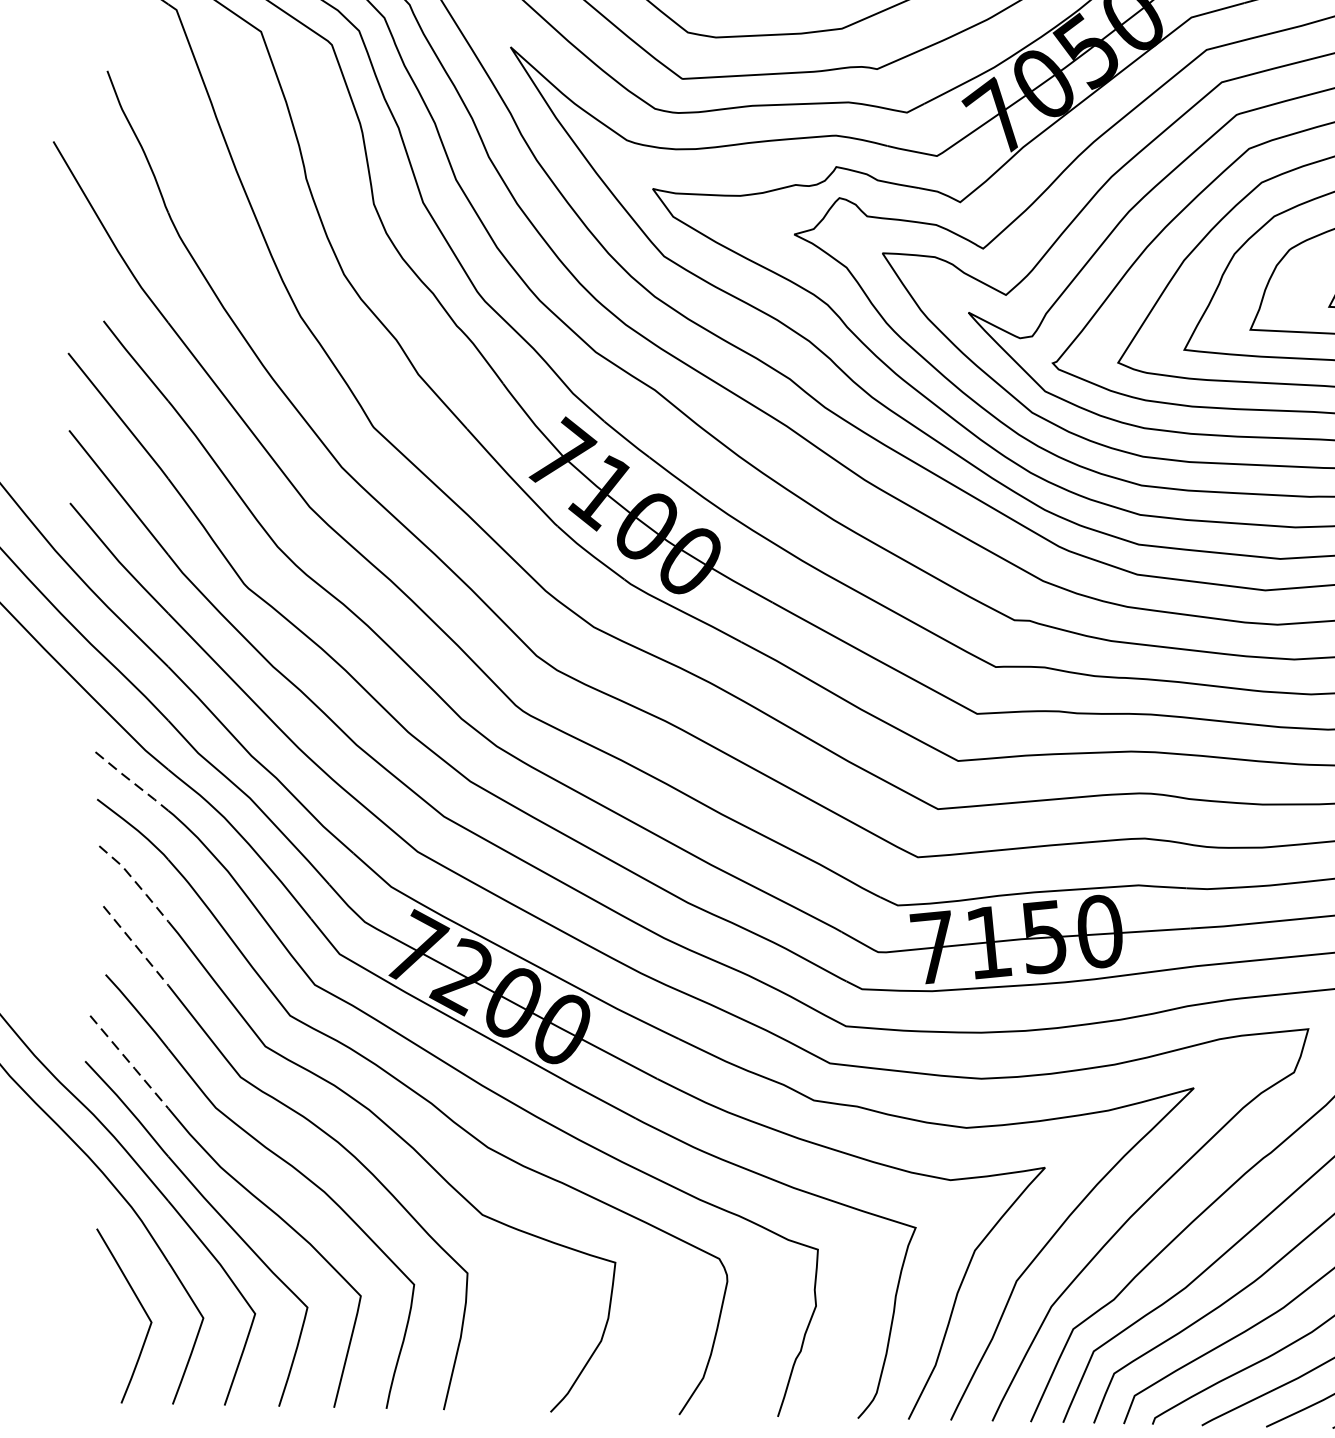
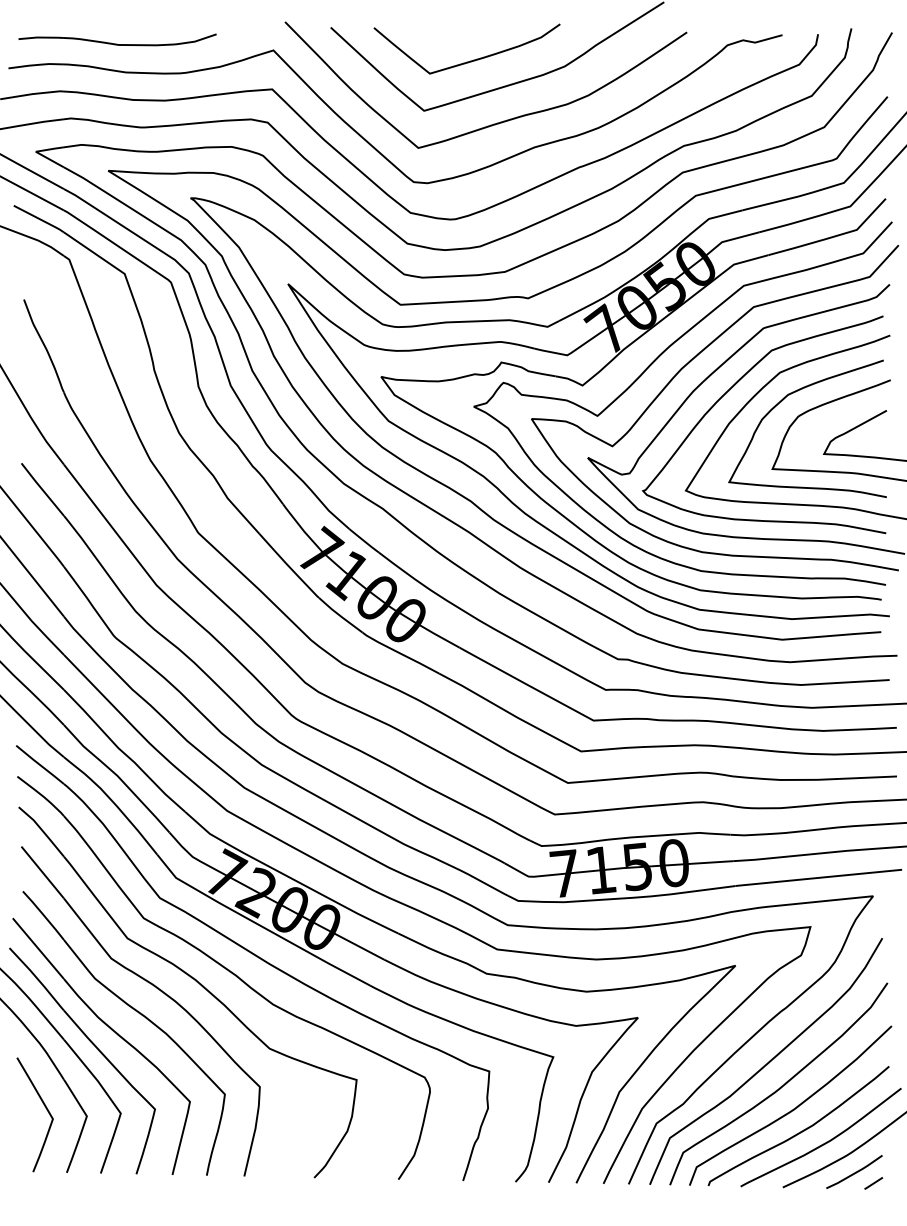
line: (132, 782) -> (40, 765), dashed -> solid
line: (135, 881) -> (42, 830), dashed -> solid
line: (137, 945) -> (43, 872), dashed -> solid
line: (129, 1063) -> (38, 949), dashed -> solid

